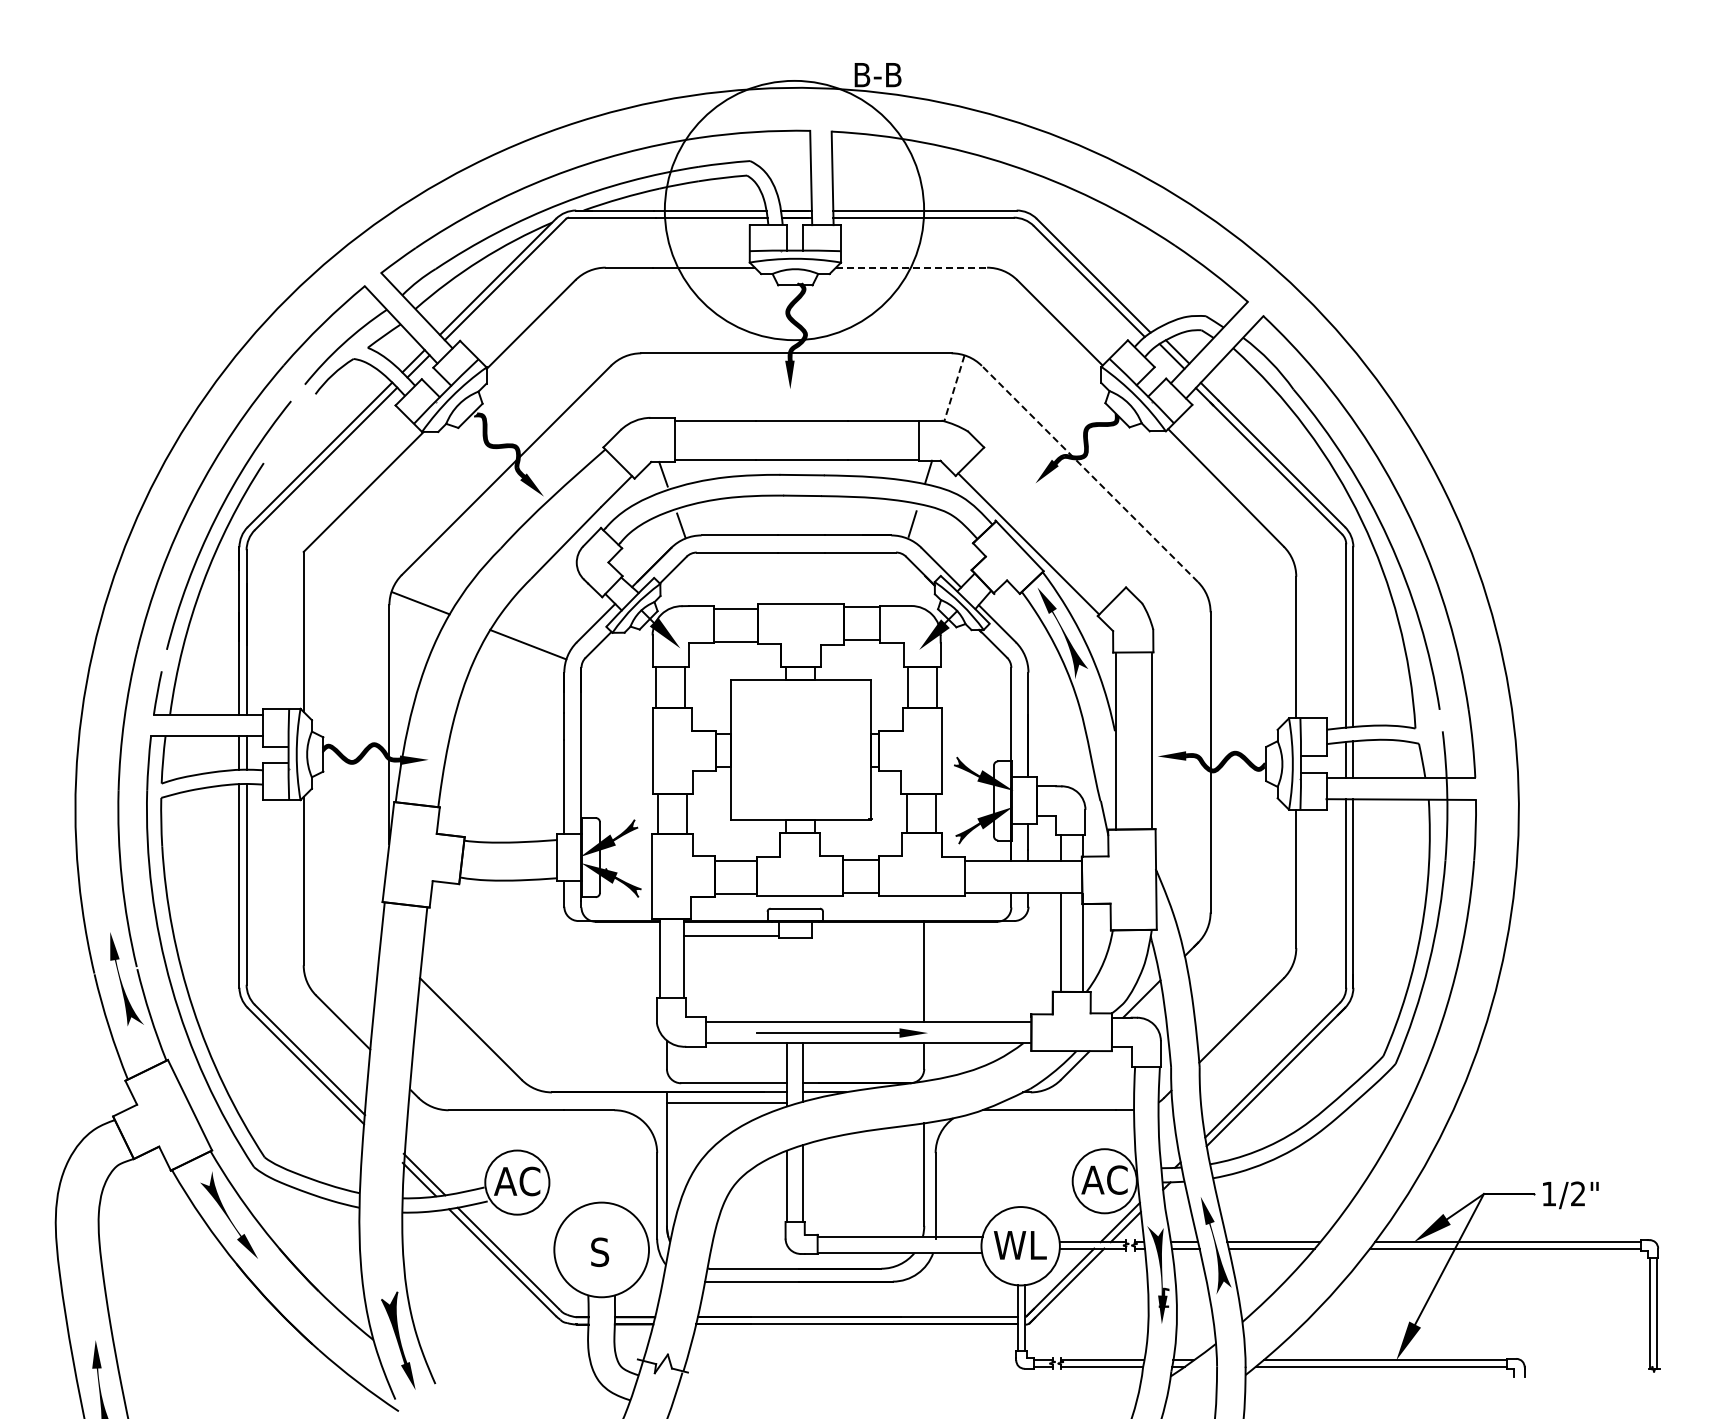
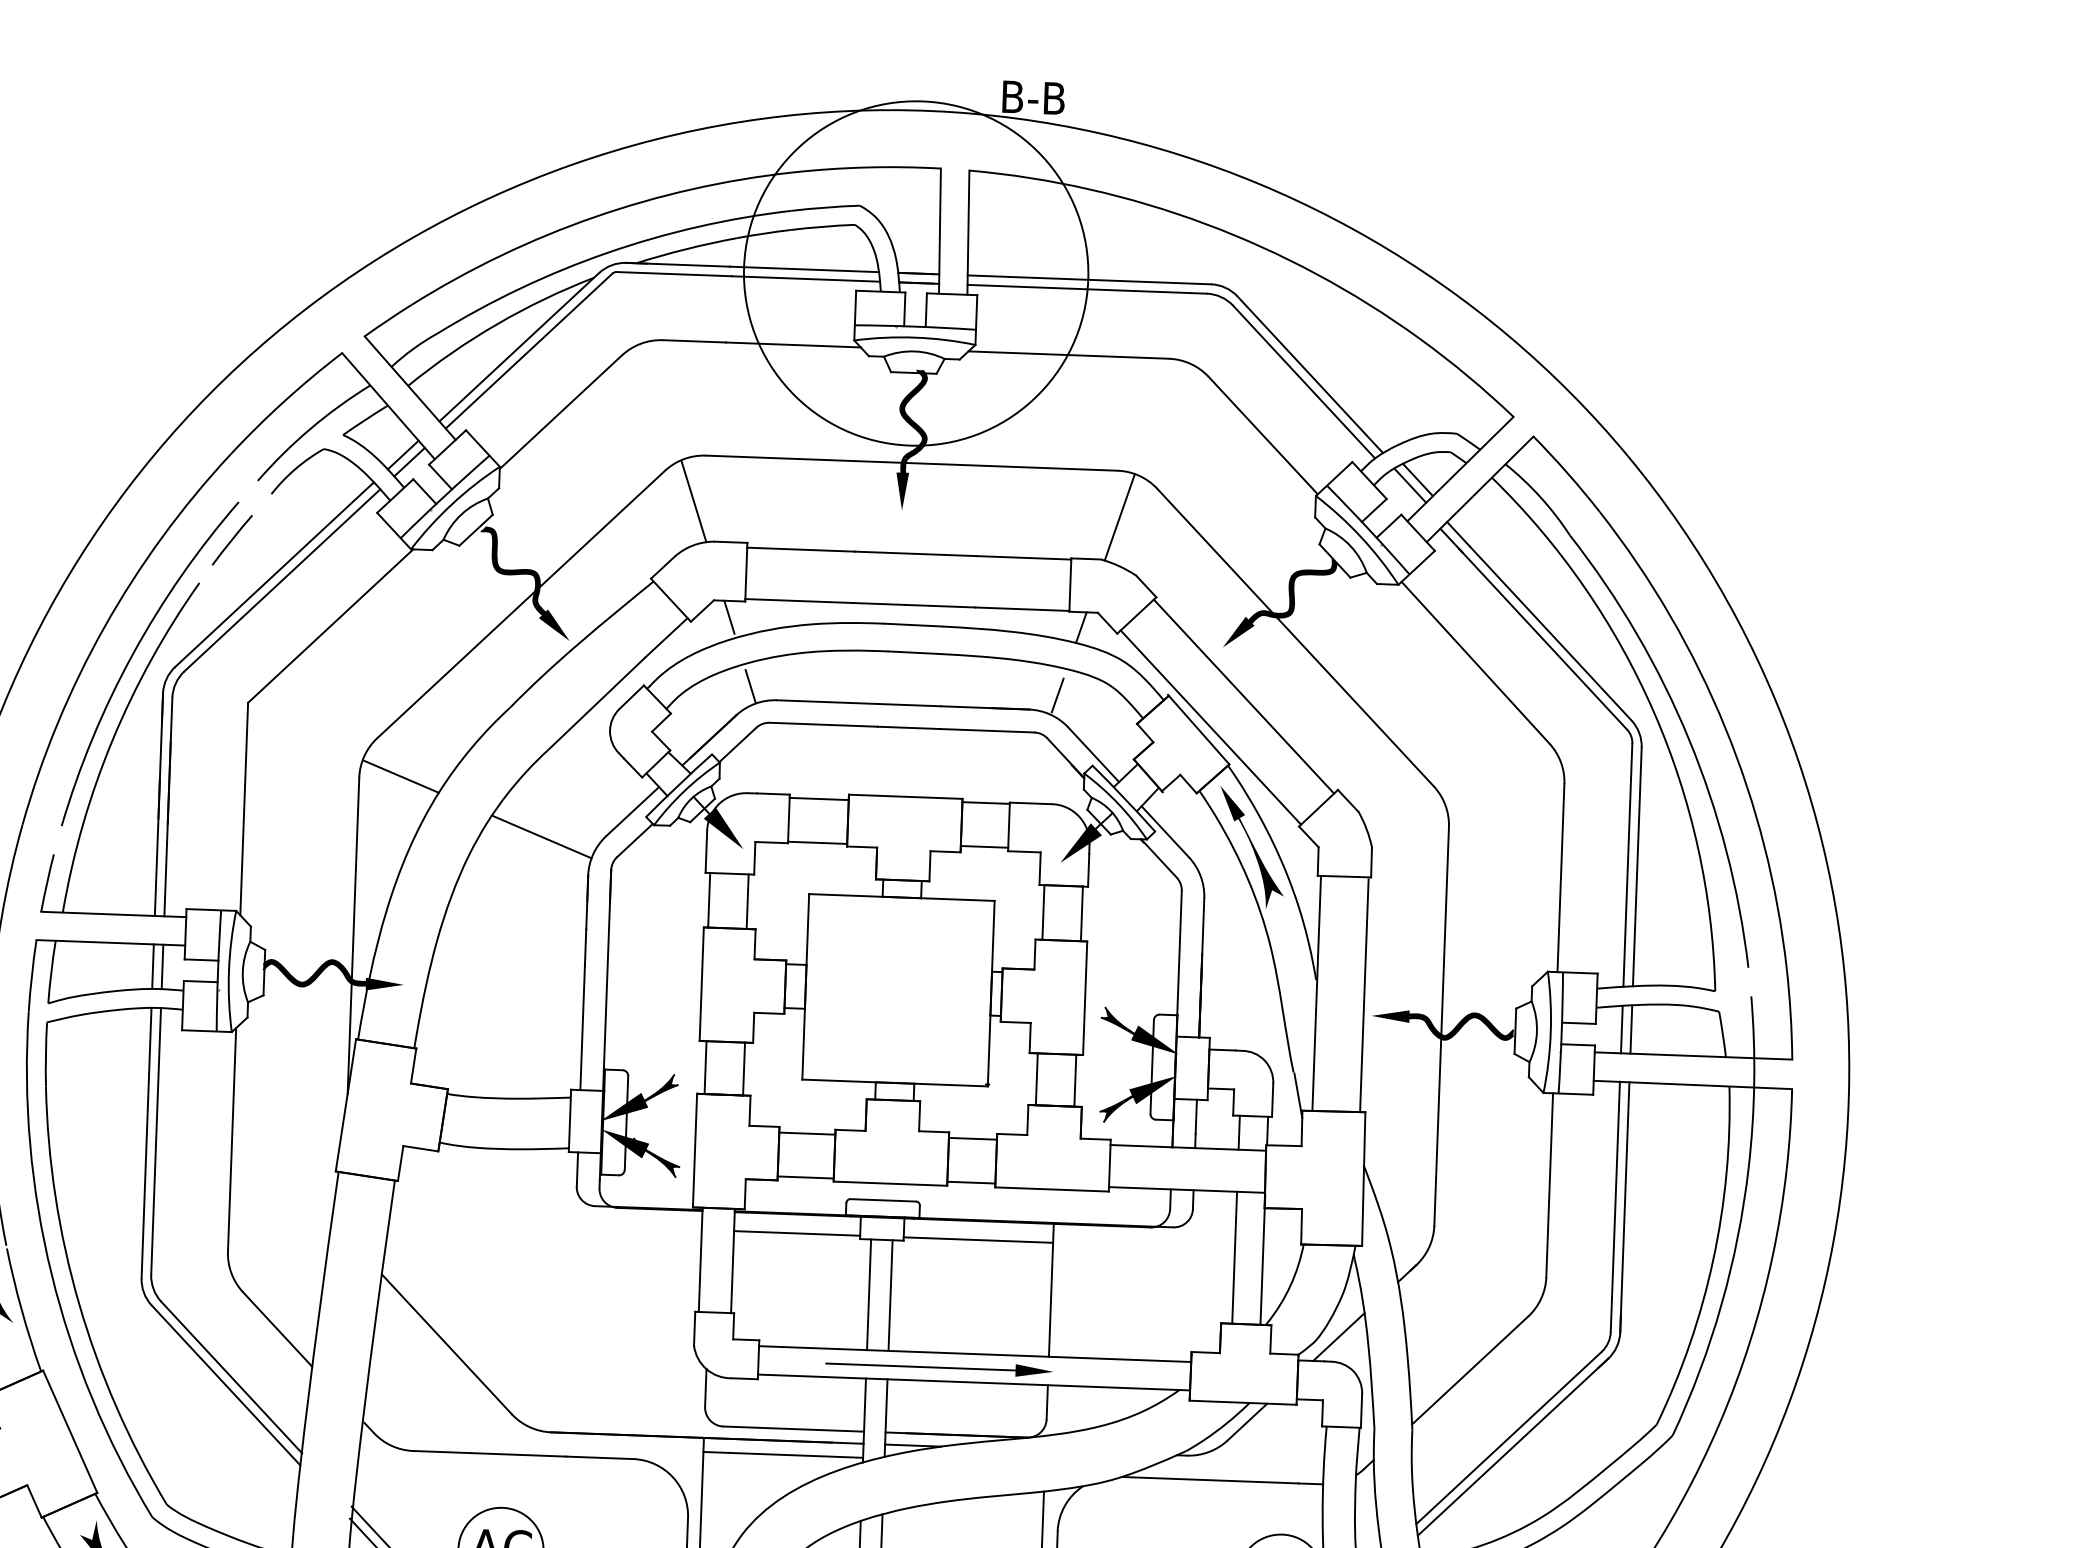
line: (911, 267) -> (1068, 354), dashed -> solid
line: (633, 388) -> (693, 501), added
line: (954, 388) -> (1119, 517), dashed -> solid
line: (287, 429) -> (232, 539), added
line: (1089, 473) -> (1294, 636), dashed -> solid
line: (1052, 519) -> (1243, 696), added
line: (867, 935) -> (977, 1239), added
line: (787, 979) -> (869, 1293), added
line: (803, 979) -> (890, 1294), added

